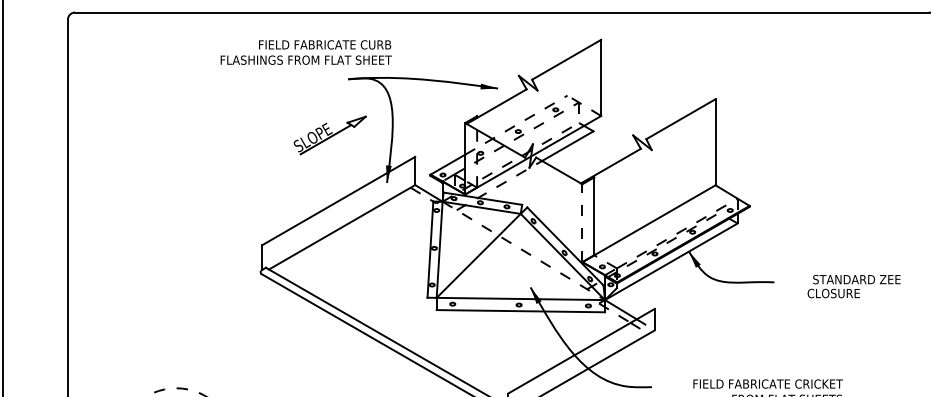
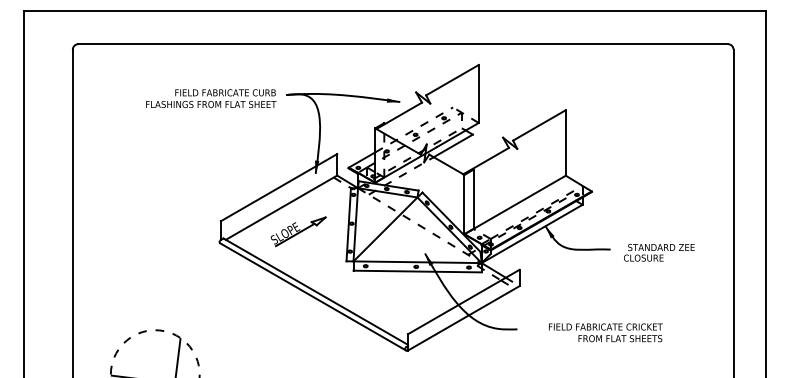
text: (306, 52) -> (211, 98), moved
part: (330, 135) -> (298, 231), moved
line: (582, 223) -> (464, 204), dashed -> solid
text: (854, 286) -> (659, 252), moved

